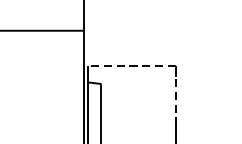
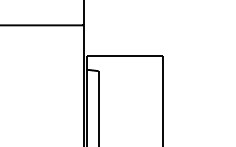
line: (132, 65) -> (125, 55), dashed -> solid
line: (175, 100) -> (162, 85), dashed -> solid

